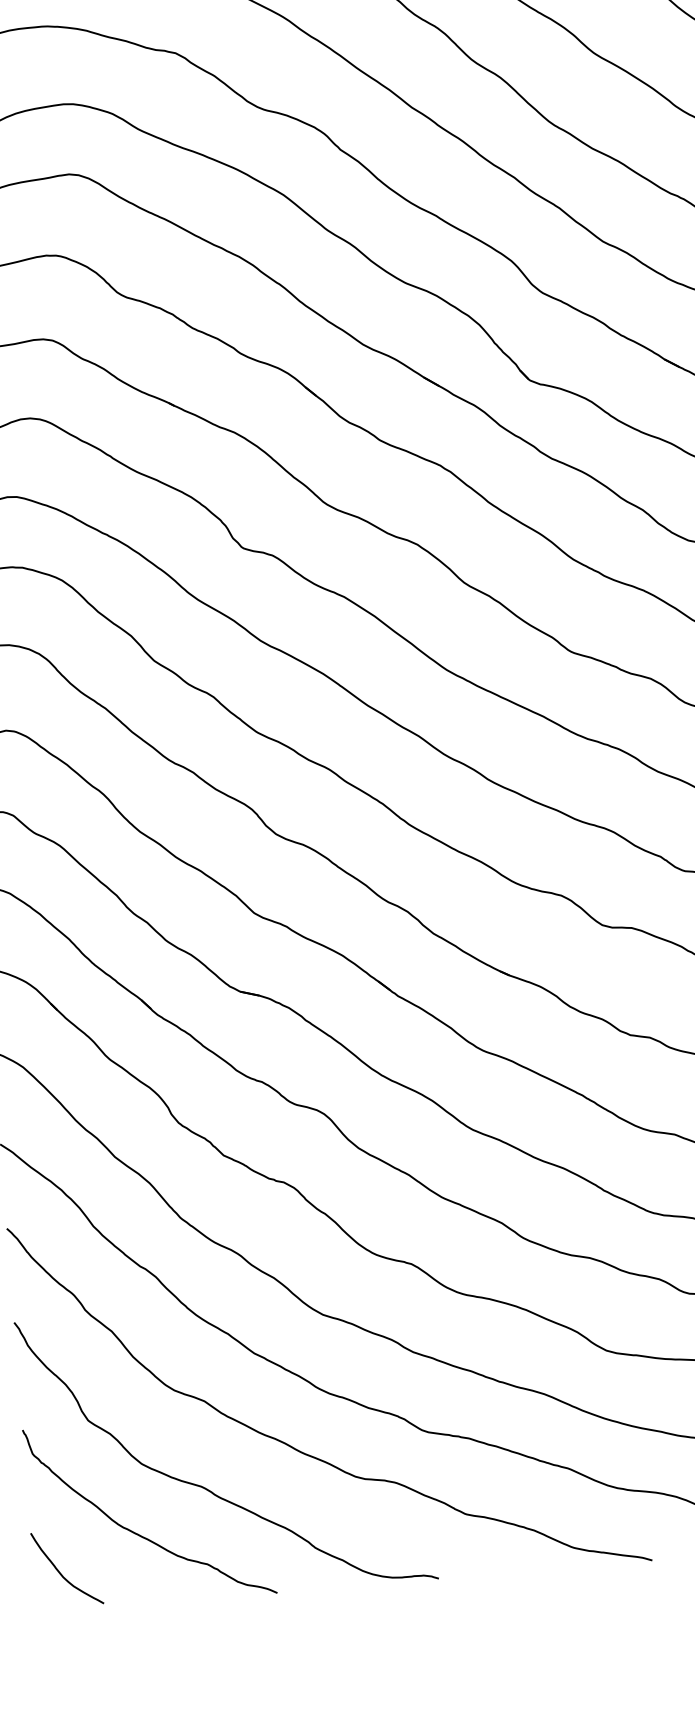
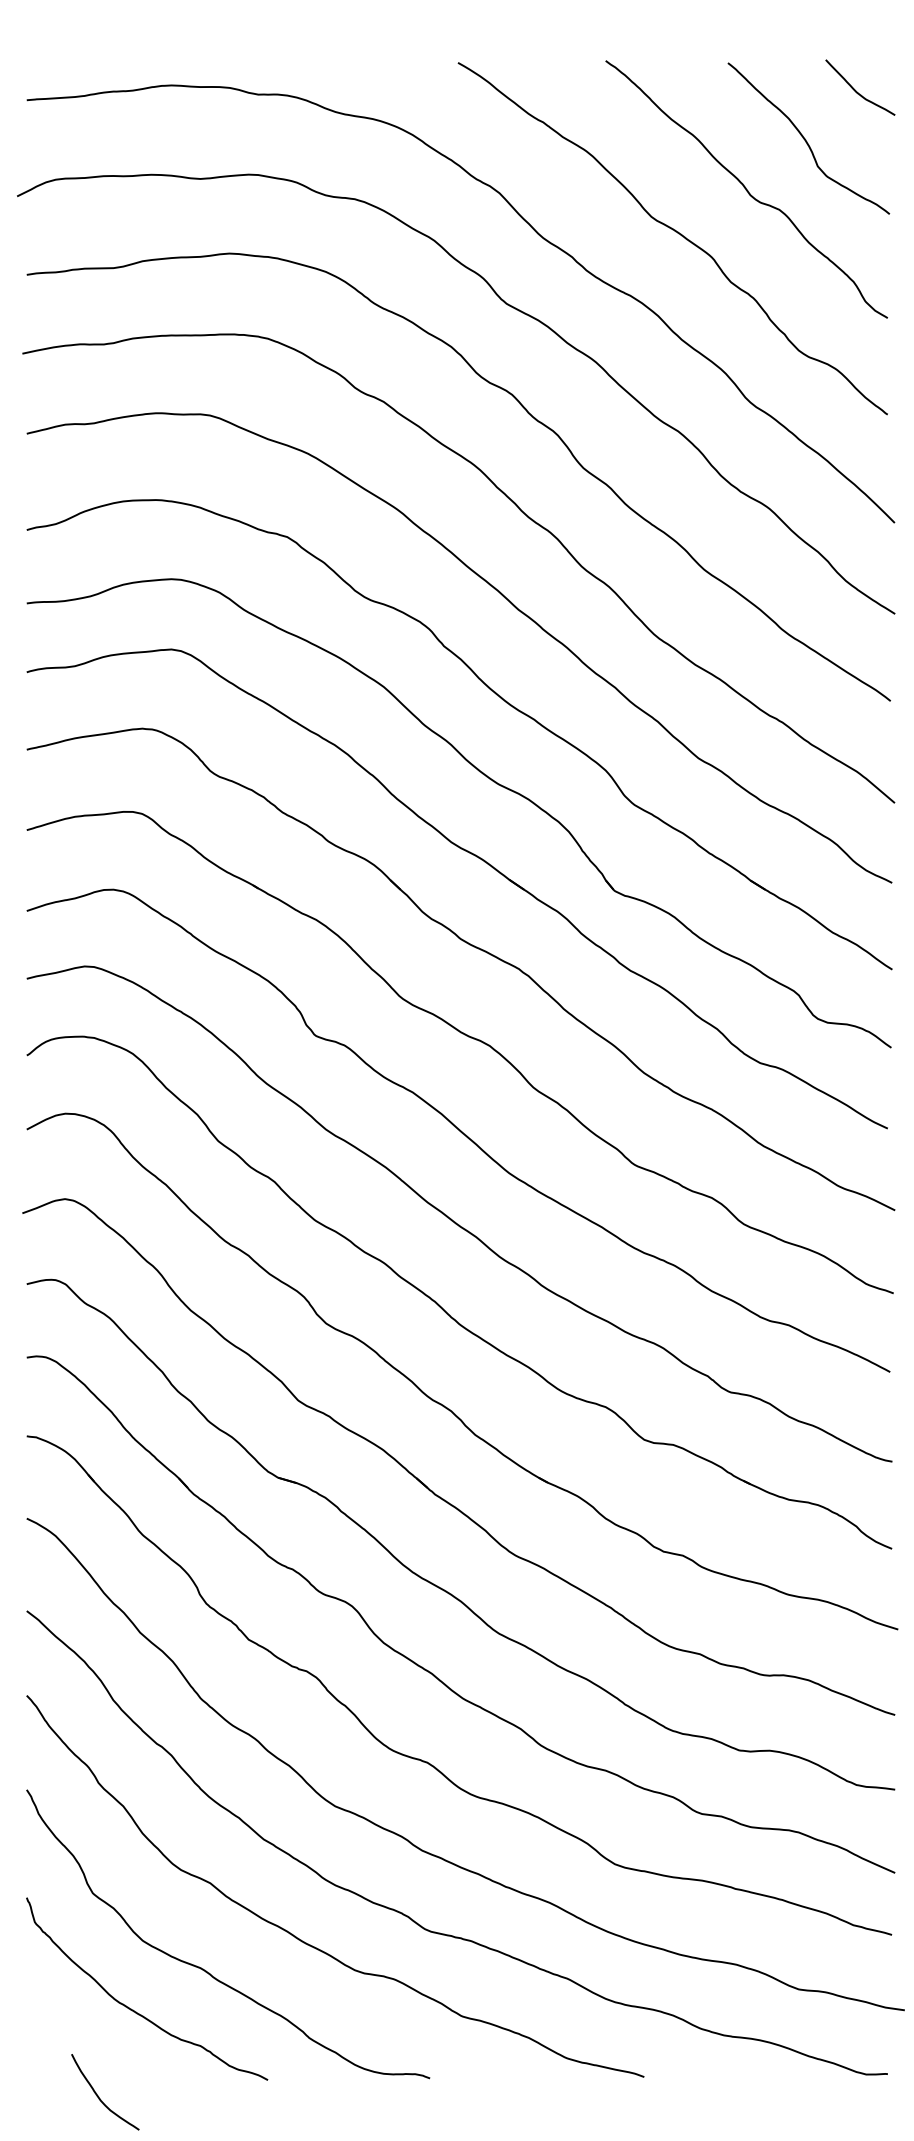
curve: (60, 1572) -> (98, 2095), moved

